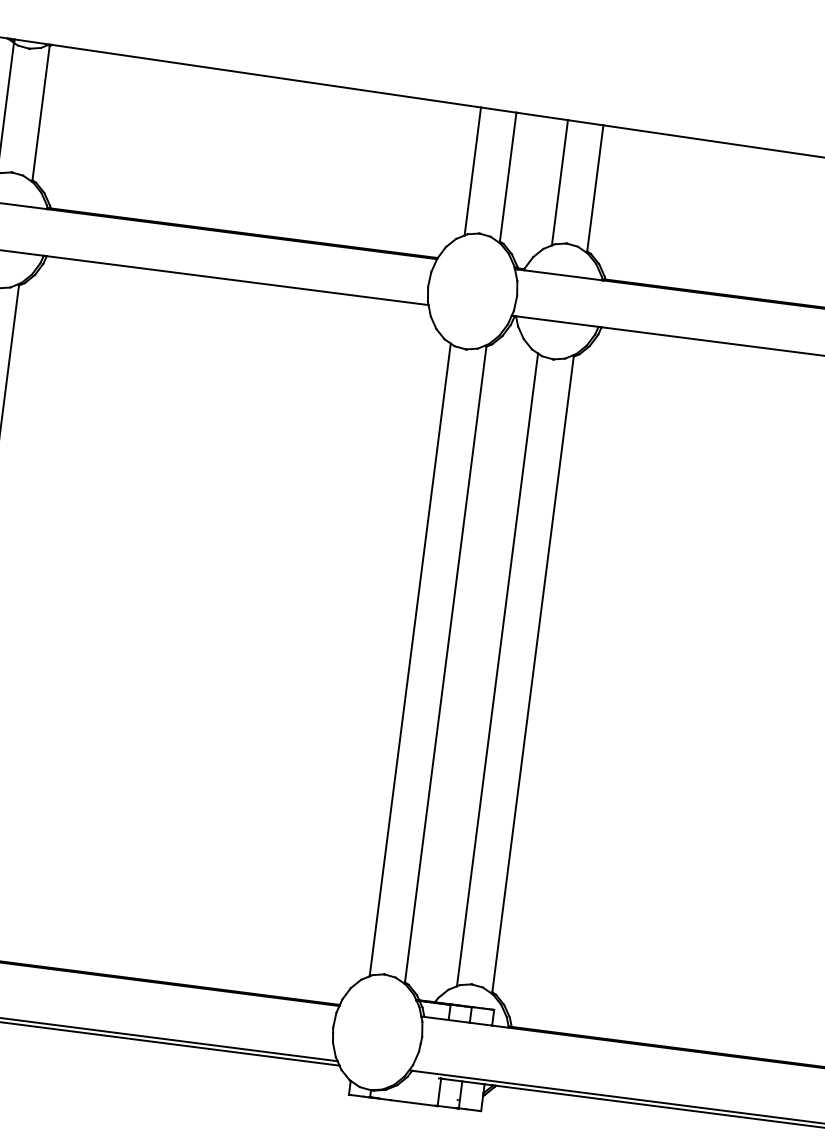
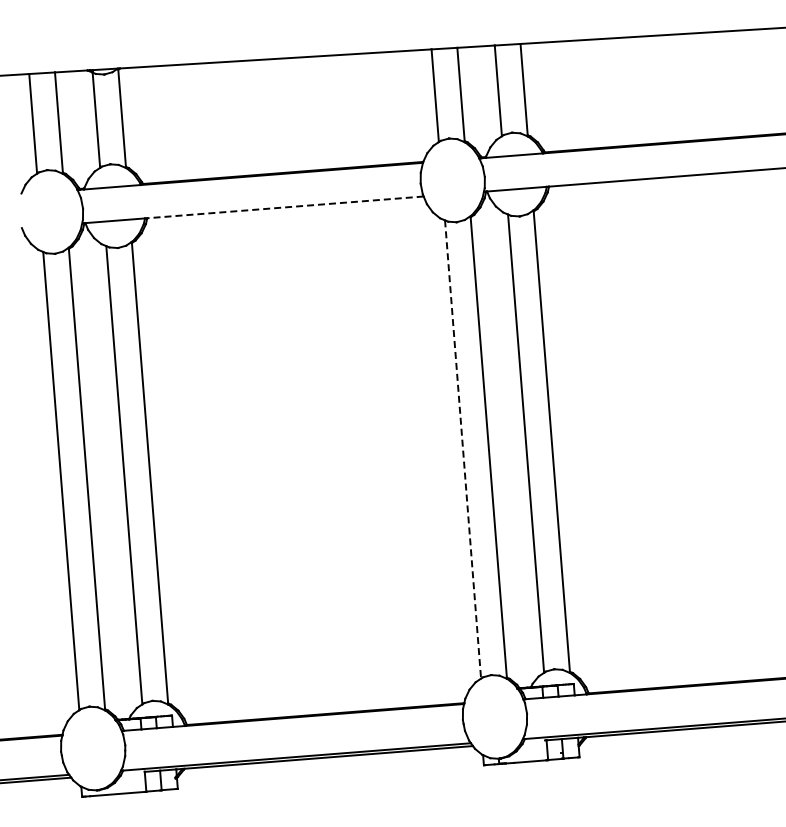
line: (237, 280) -> (285, 207), solid -> dashed
line: (410, 660) -> (463, 449), solid -> dashed

